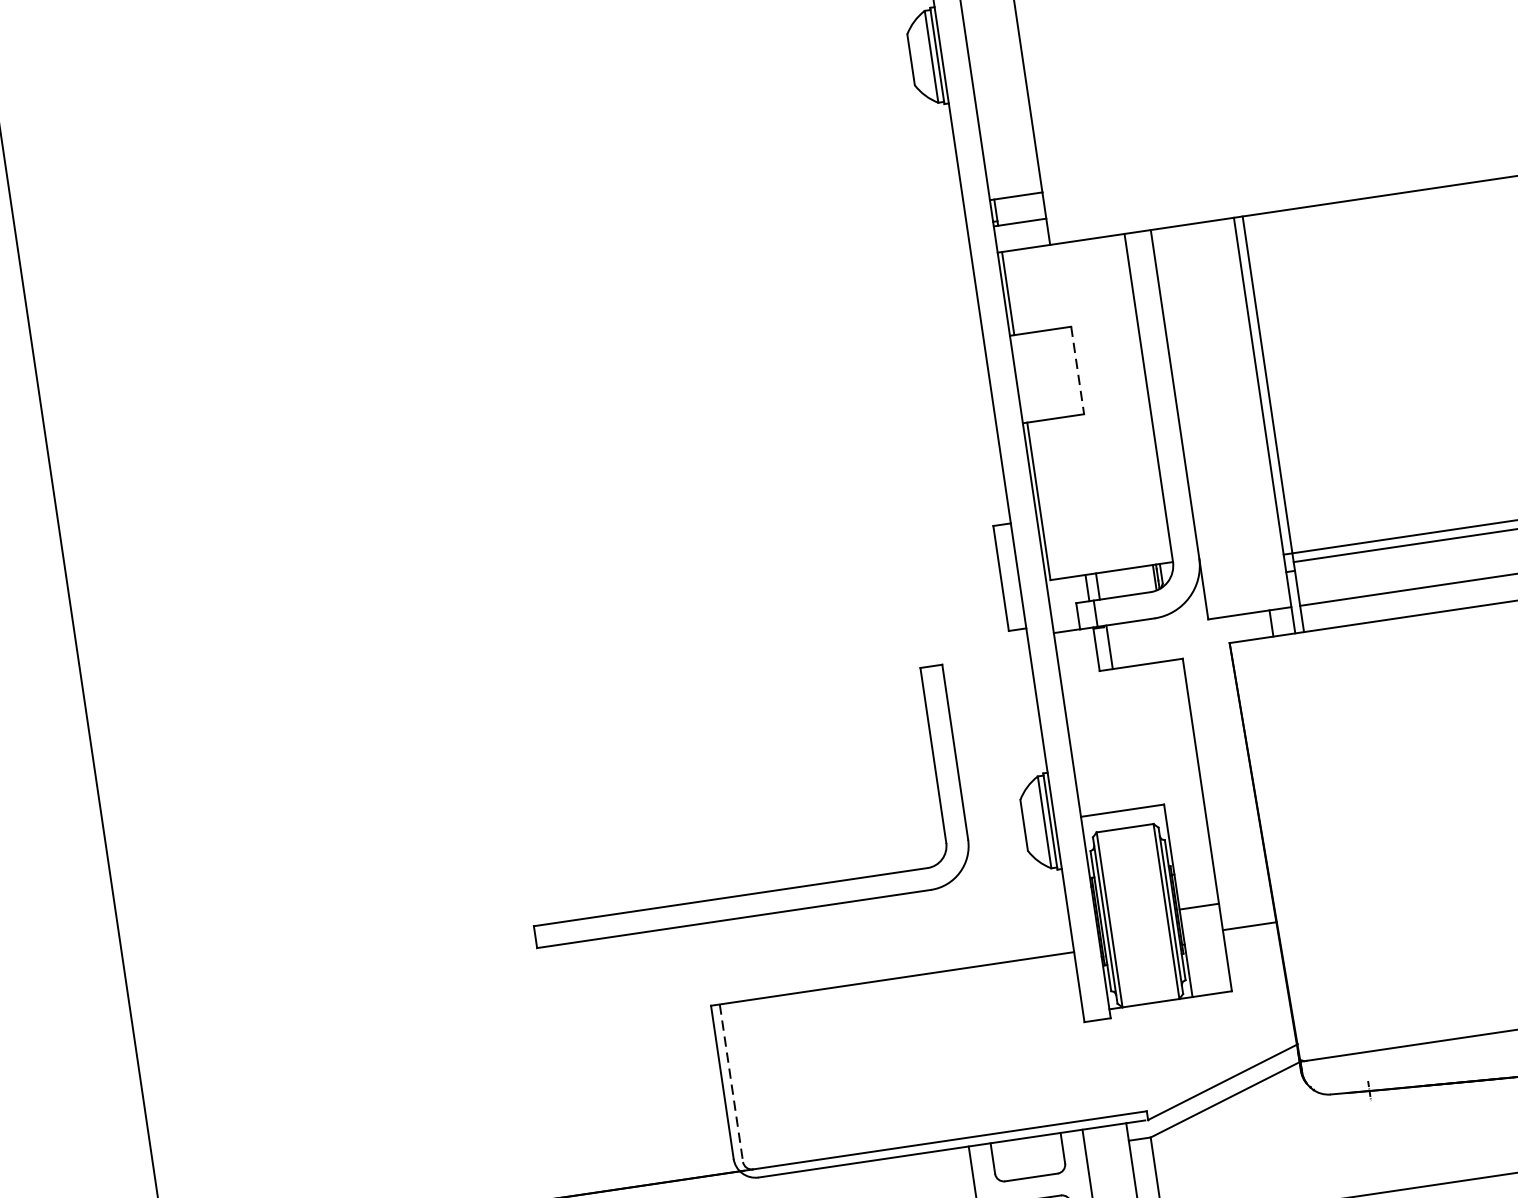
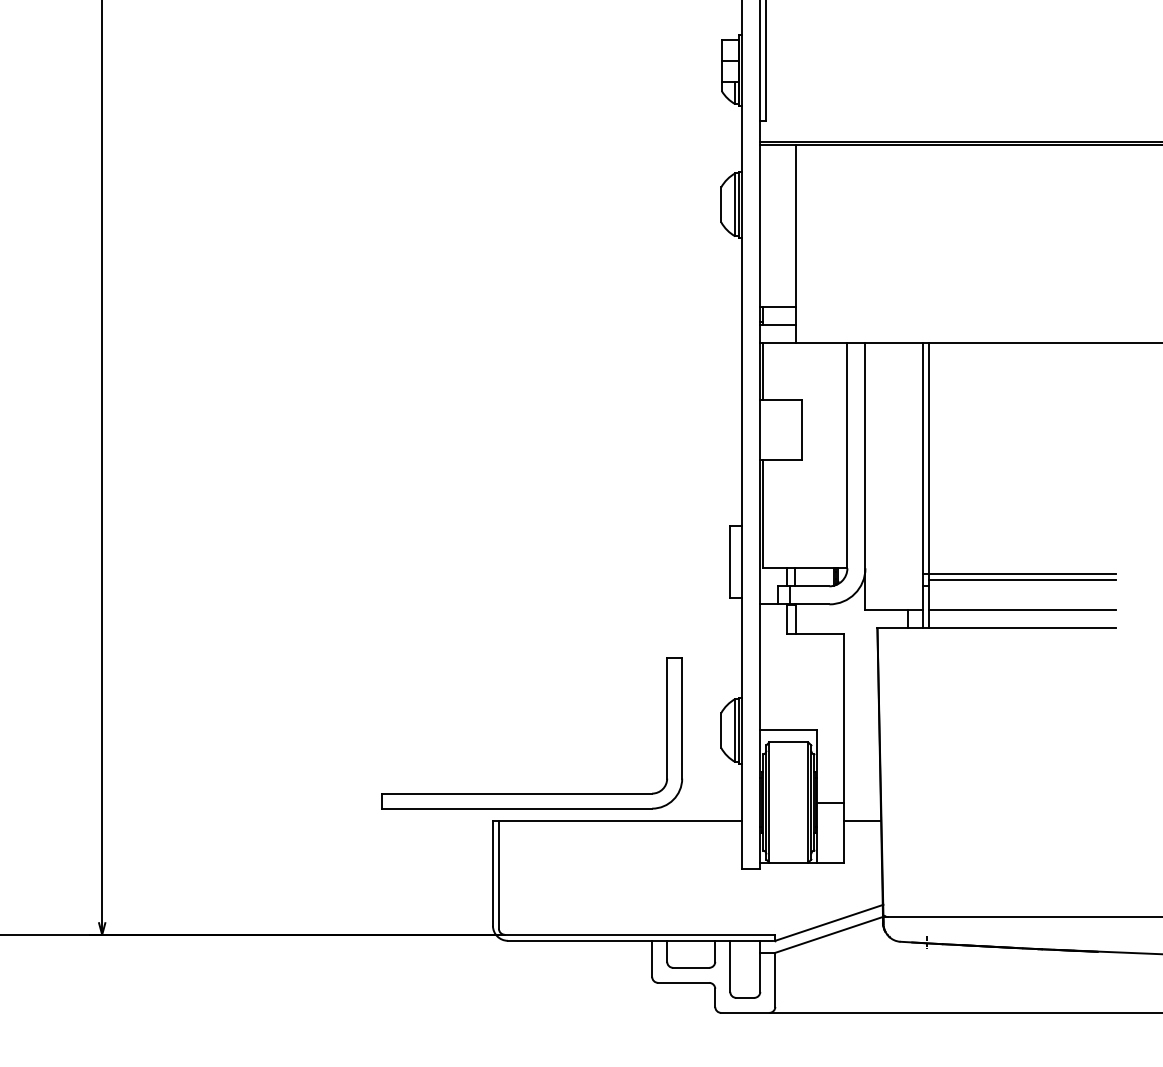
line: (1077, 370) -> (802, 430), dashed -> solid
part: (753, 893) -> (532, 793), moved
line: (730, 1084) -> (498, 875), dashed -> solid

